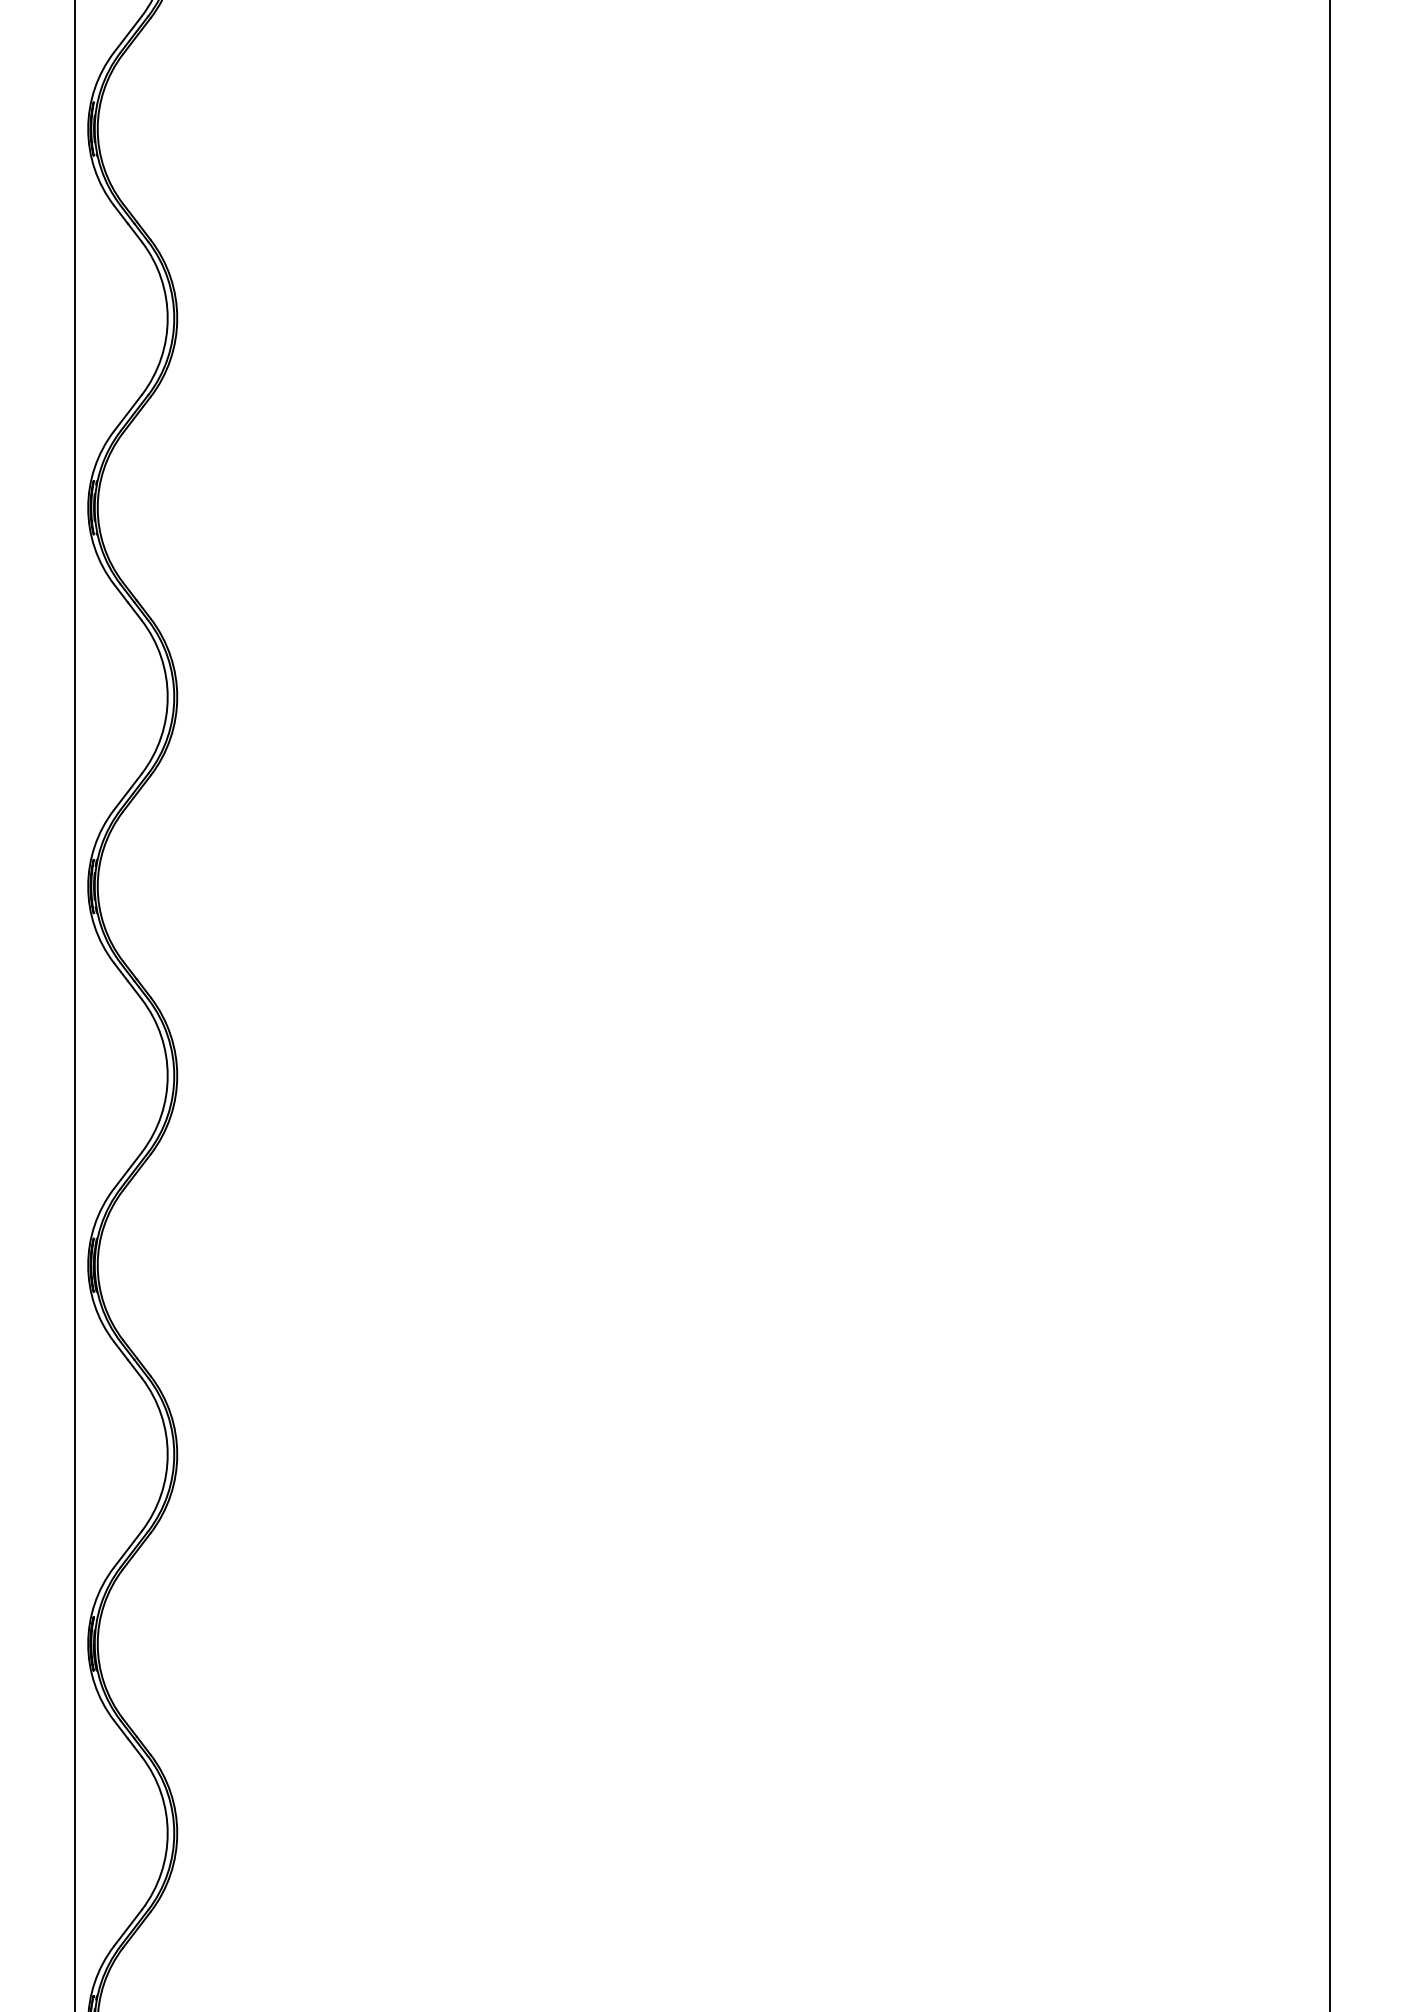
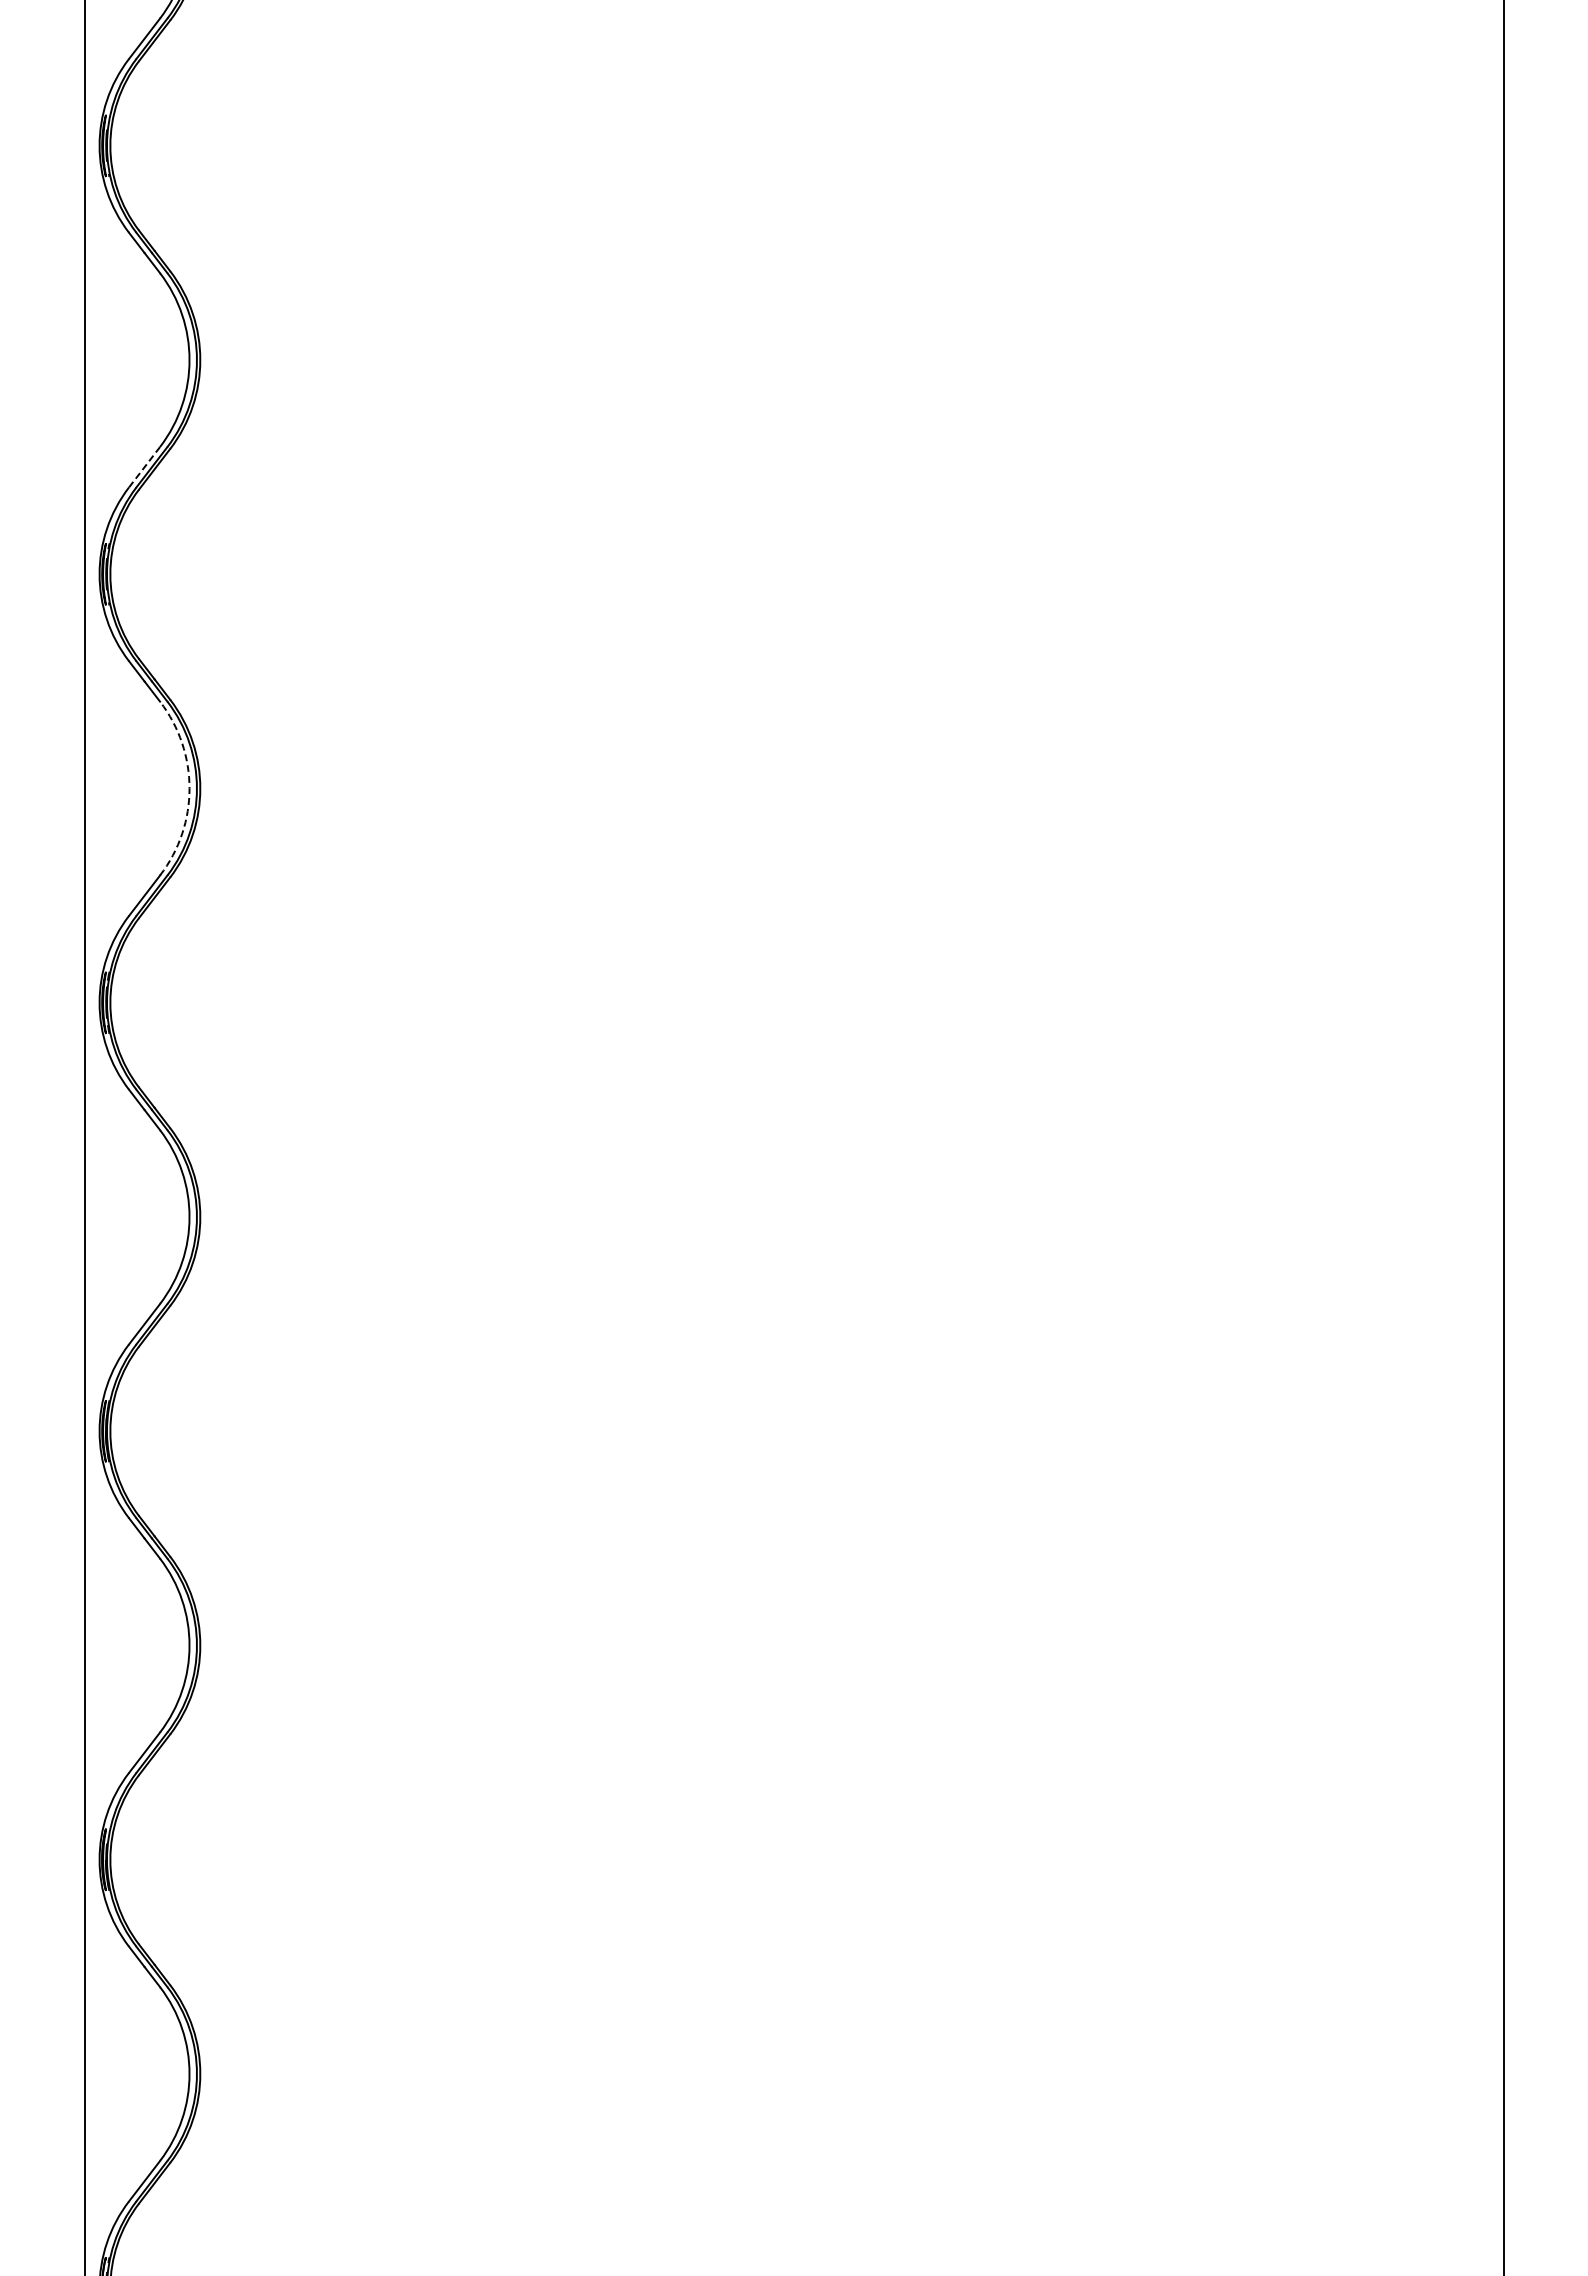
line: (127, 412) -> (144, 466), solid -> dashed
arc: (167, 697) -> (189, 788), solid -> dashed

